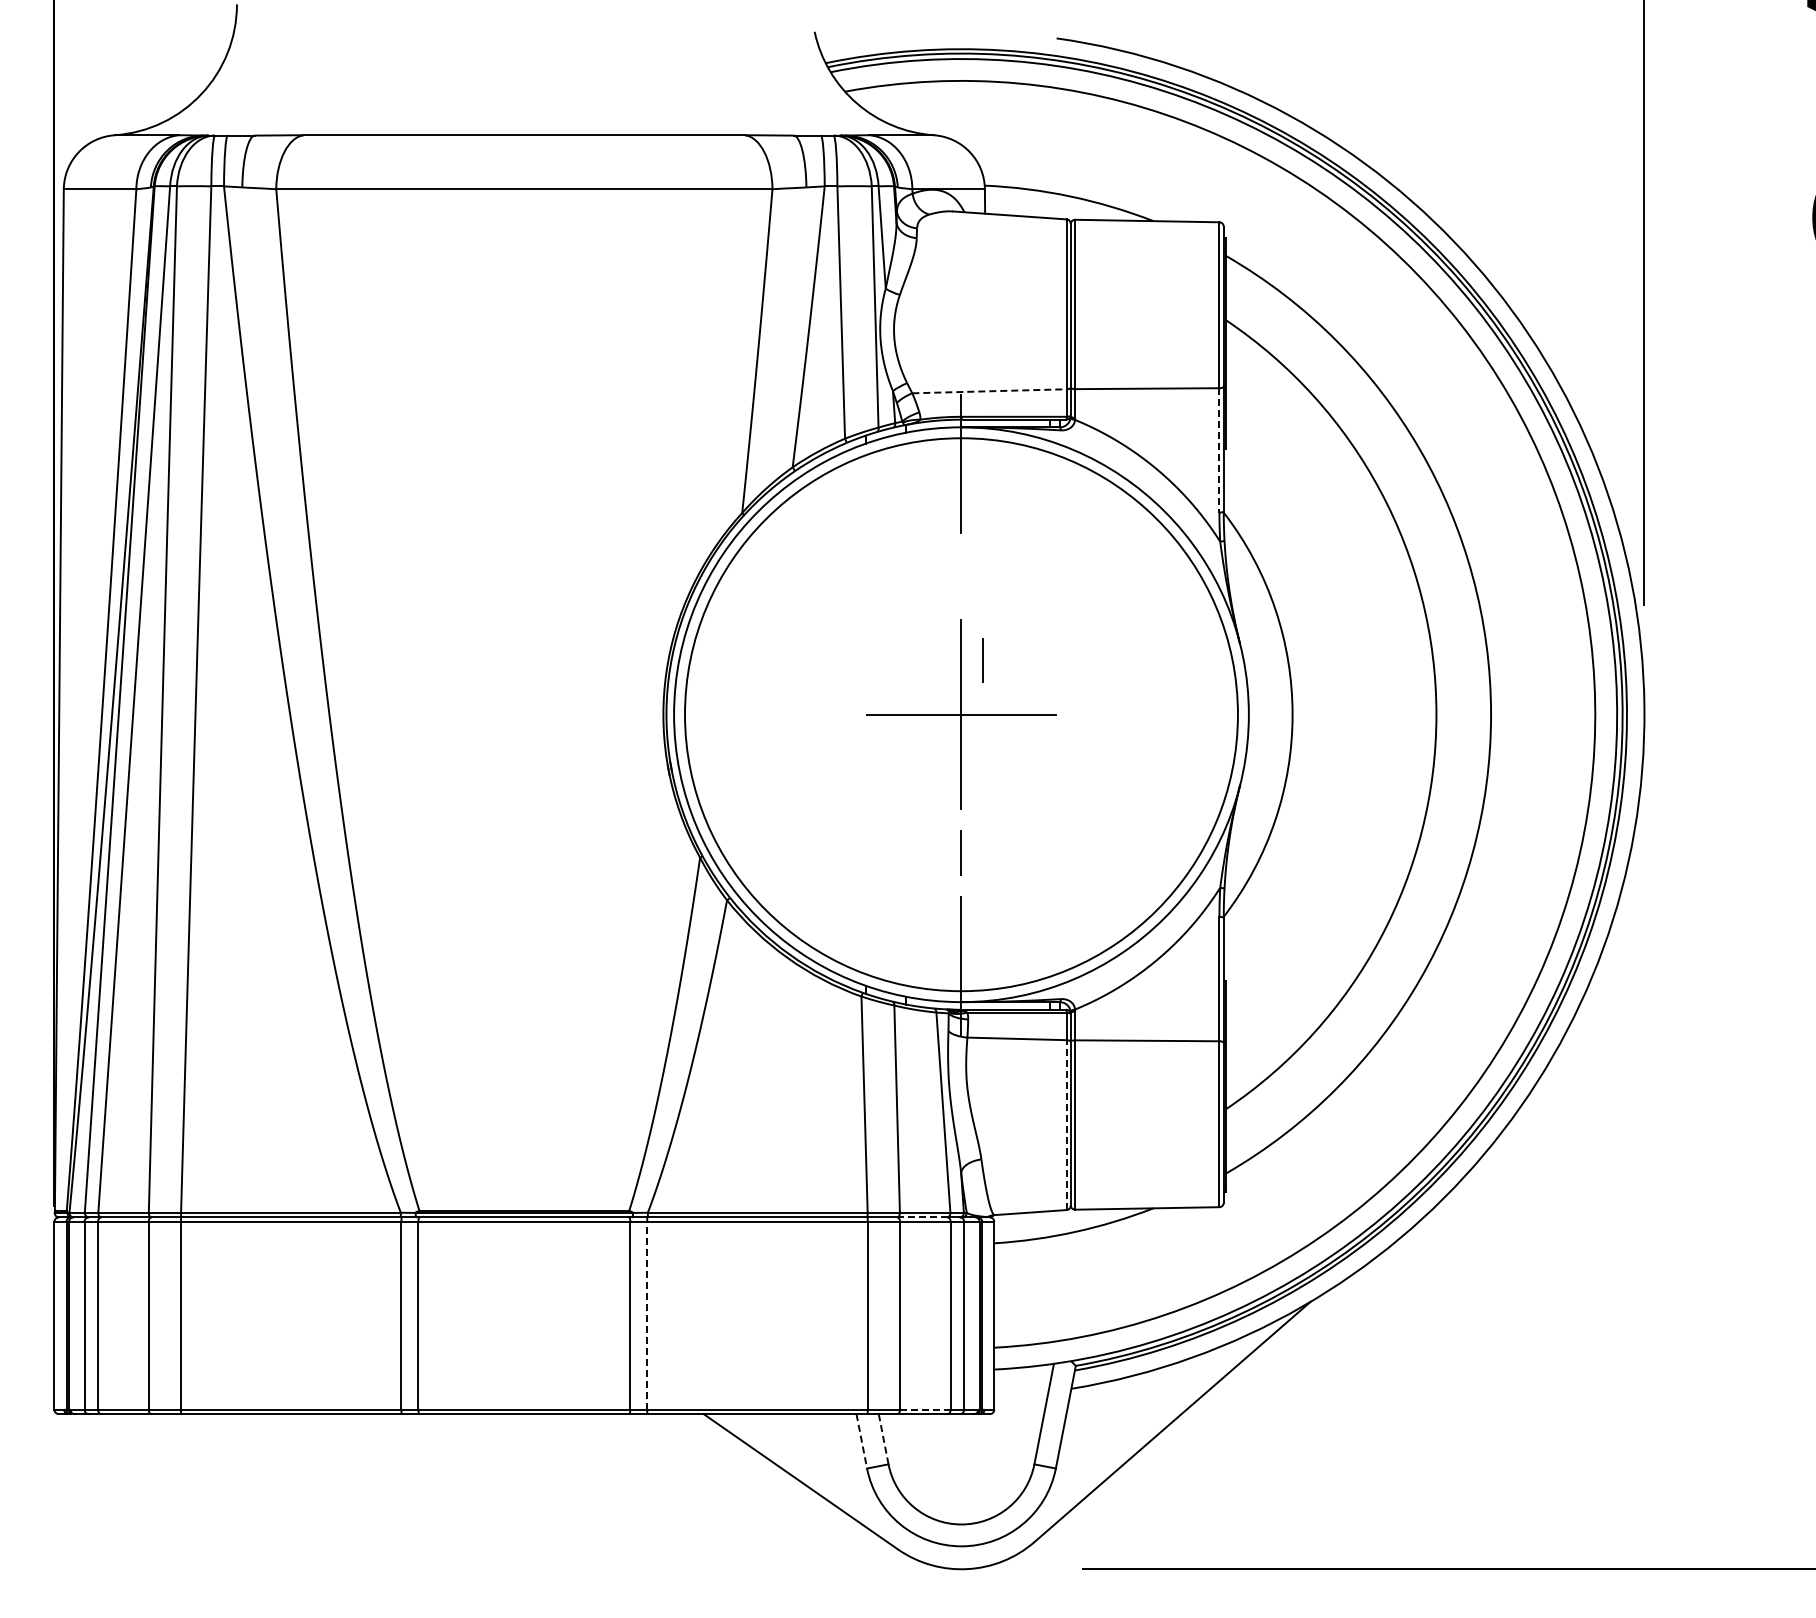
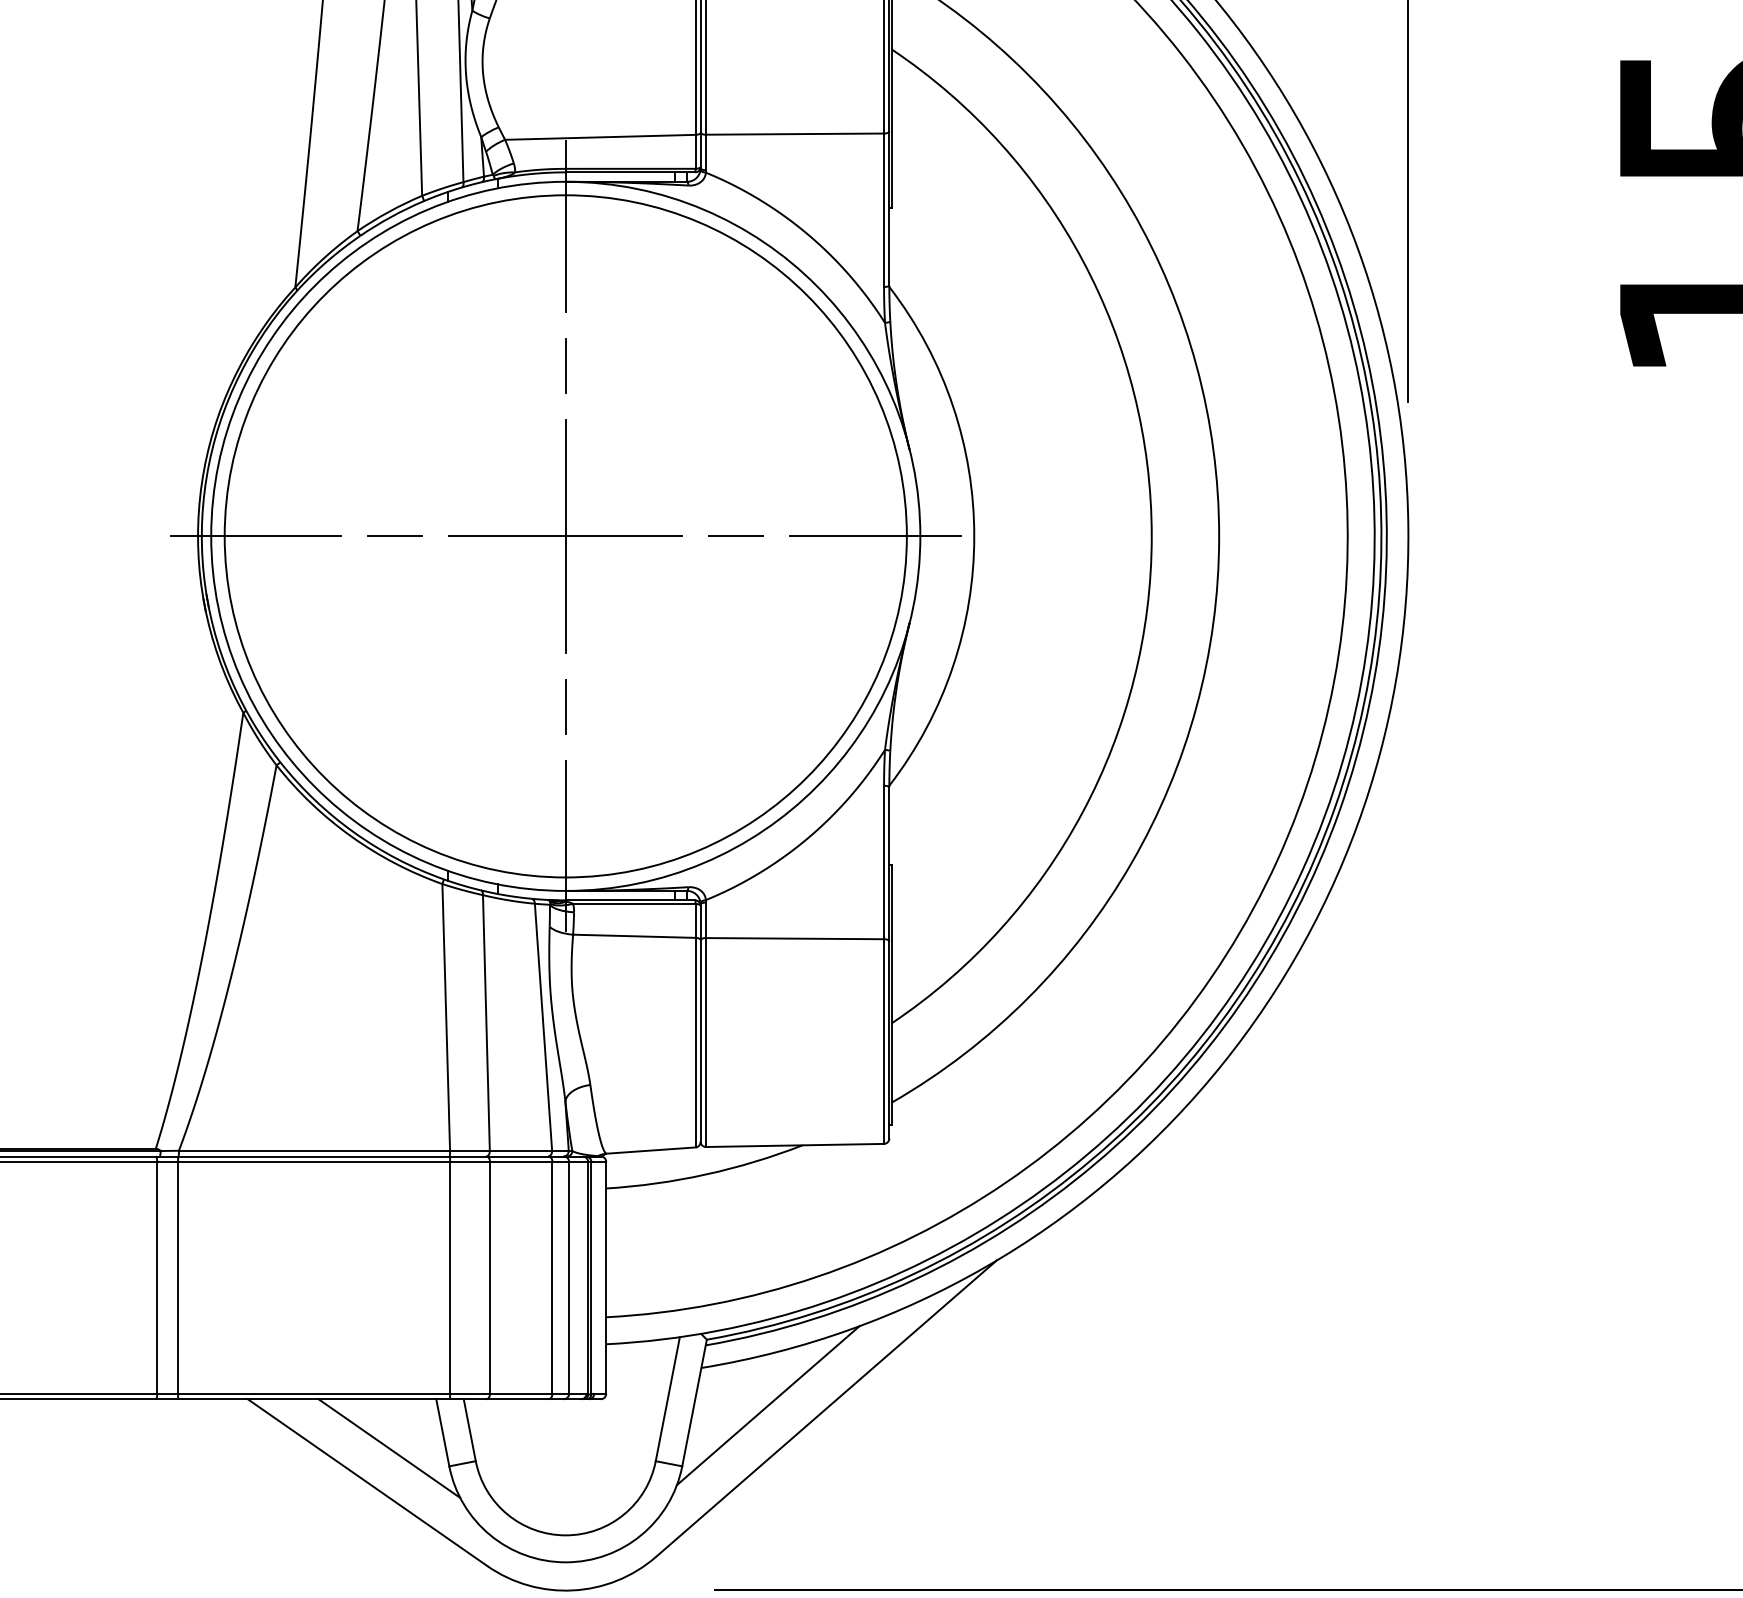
line: (990, 391) -> (601, 137), dashed -> solid
line: (1219, 450) -> (884, 210), dashed -> solid
line: (982, 660) -> (564, 365), moved
line: (710, 714) -> (256, 536), added
line: (823, 714) -> (395, 536), added
line: (1099, 714) -> (736, 536), added
line: (1212, 714) -> (875, 536), added
line: (1066, 1125) -> (695, 1043), dashed -> solid
line: (922, 1217) -> (517, 1156), dashed -> solid
line: (647, 1315) -> (178, 1277), dashed -> solid
line: (925, 1409) -> (521, 1393), dashed -> solid
line: (1125, 1418) -> (768, 1404), added
line: (883, 1439) -> (469, 1430), dashed -> solid
line: (861, 1441) -> (442, 1432), dashed -> solid
line: (818, 1454) -> (389, 1449), added

